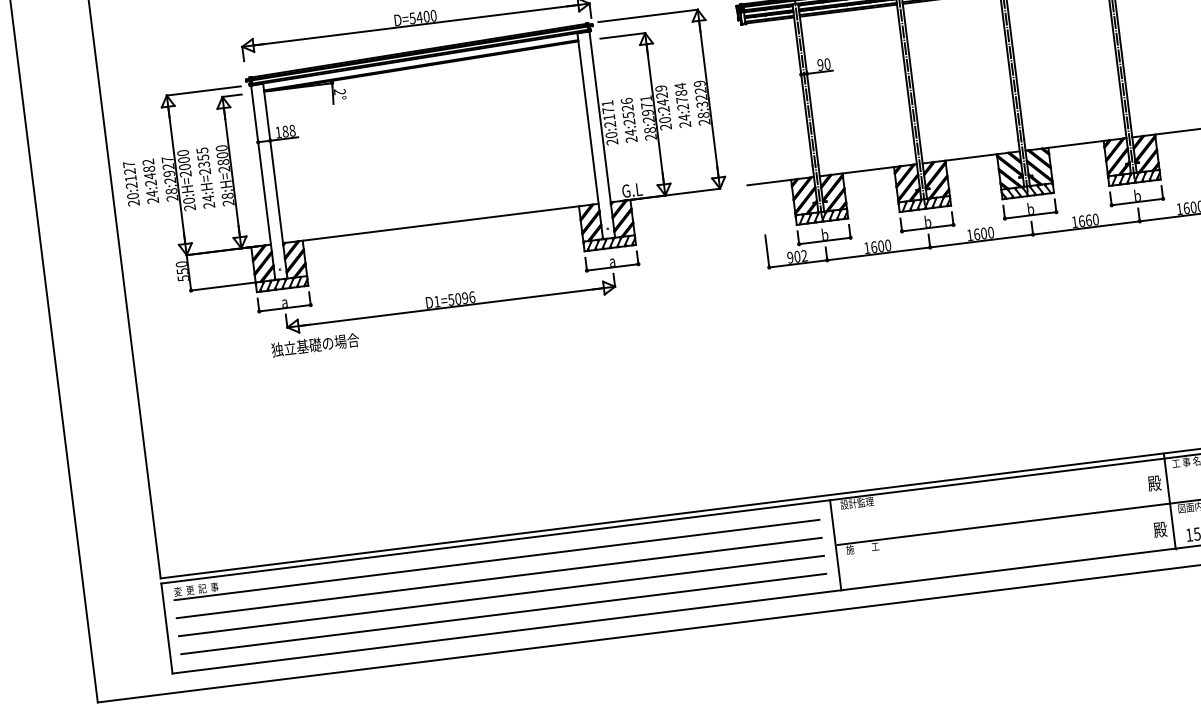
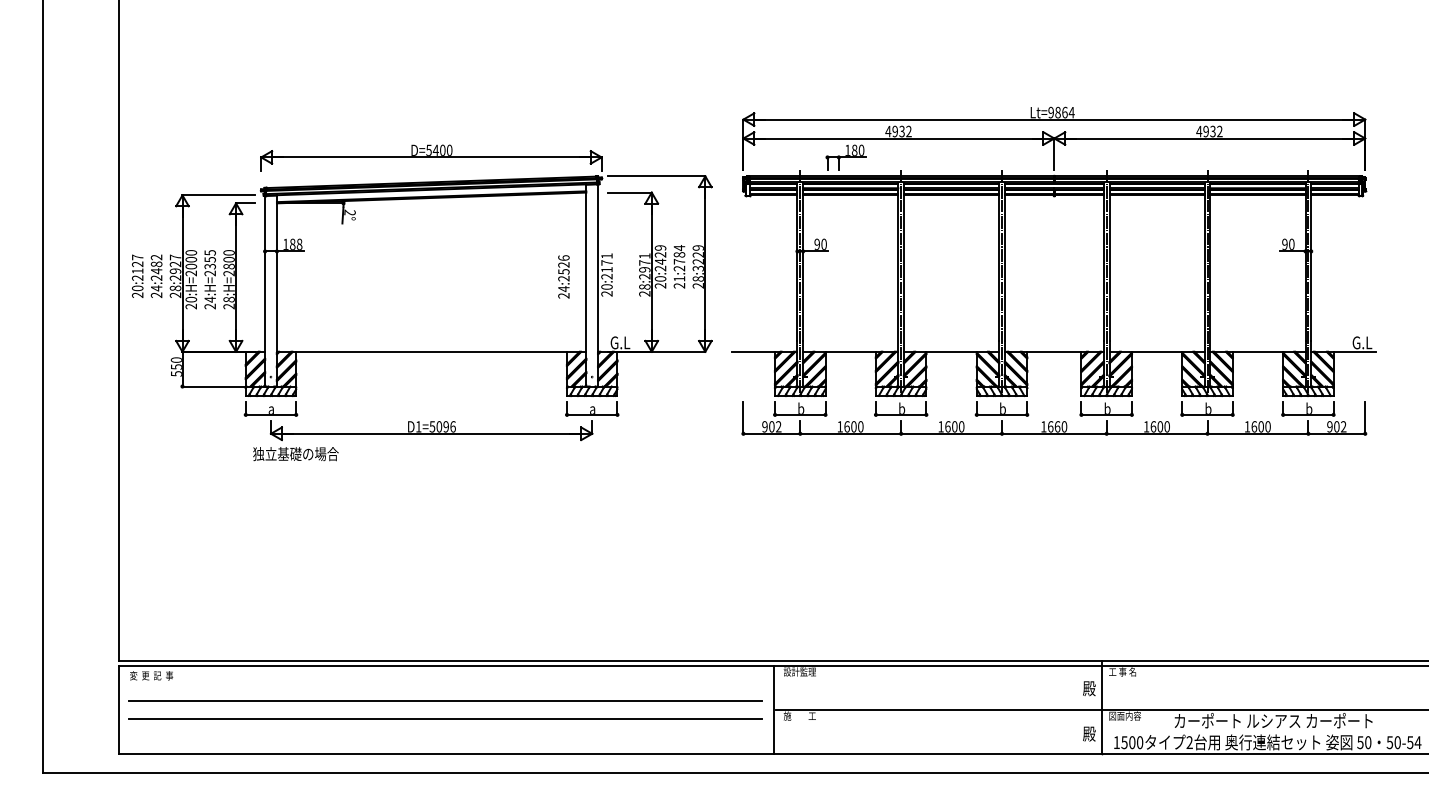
text: (684, 117) -> (679, 278), 24:2784 -> 21:2784
text: (628, 120) -> (563, 276), moved
line: (497, 560) -> (445, 683), removed
line: (503, 613) -> (445, 735), removed

